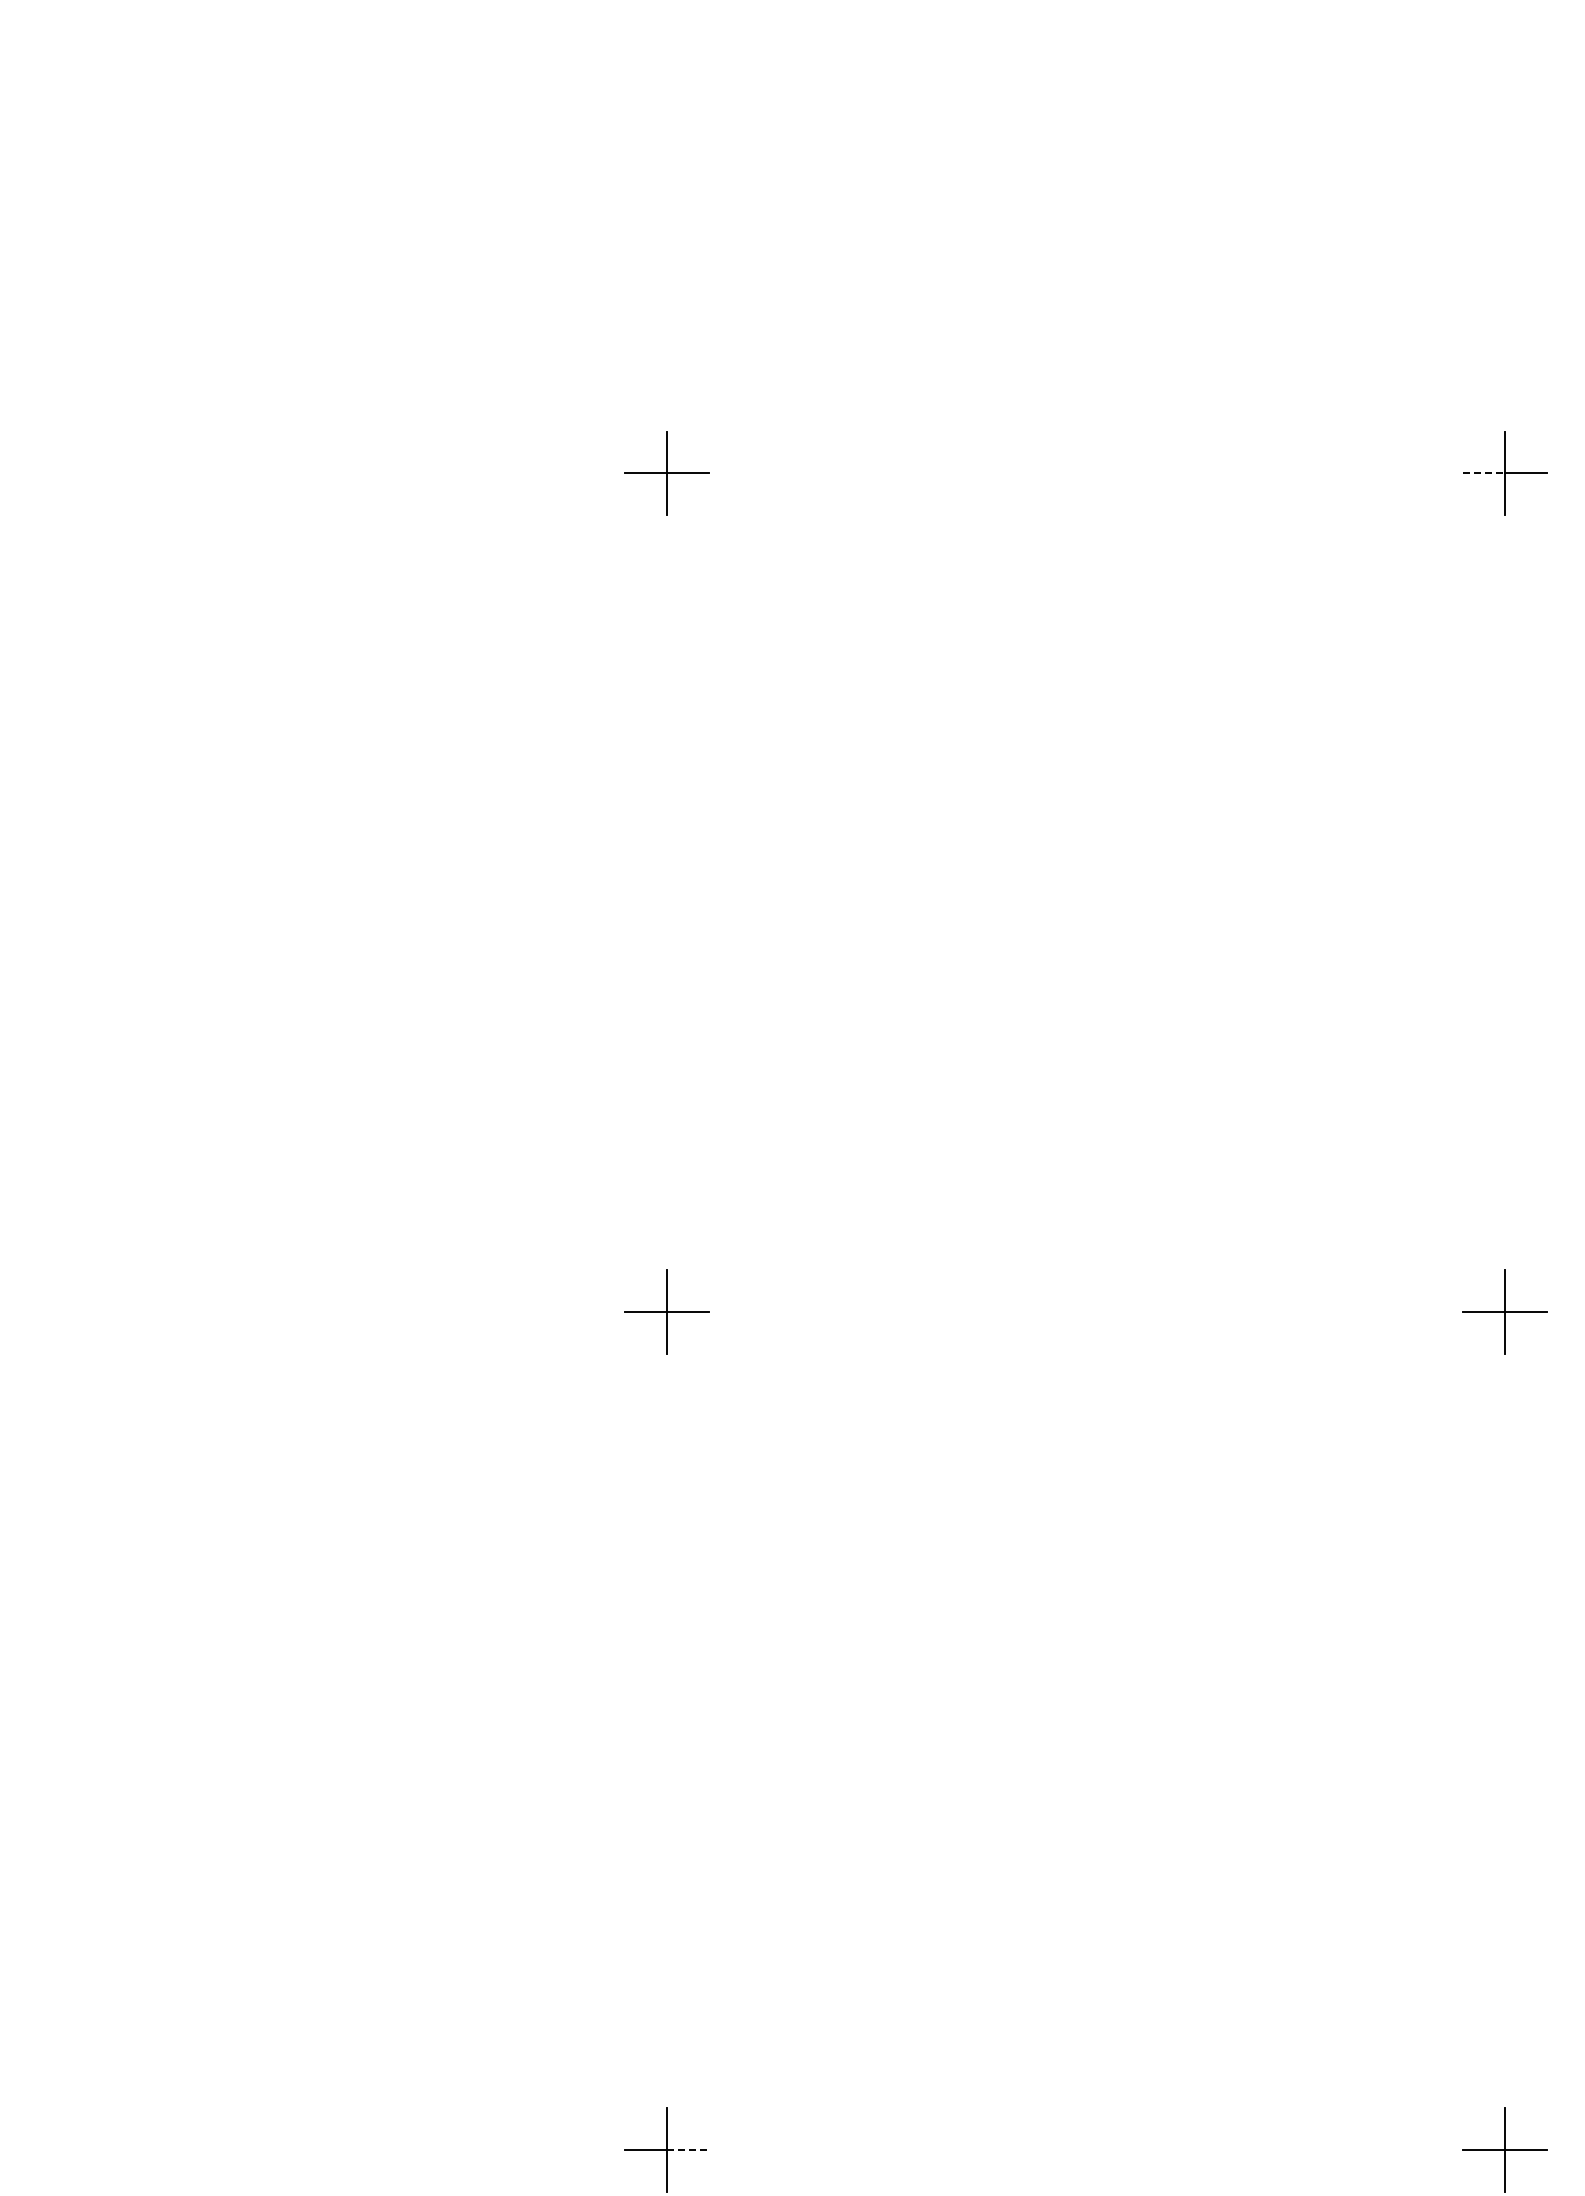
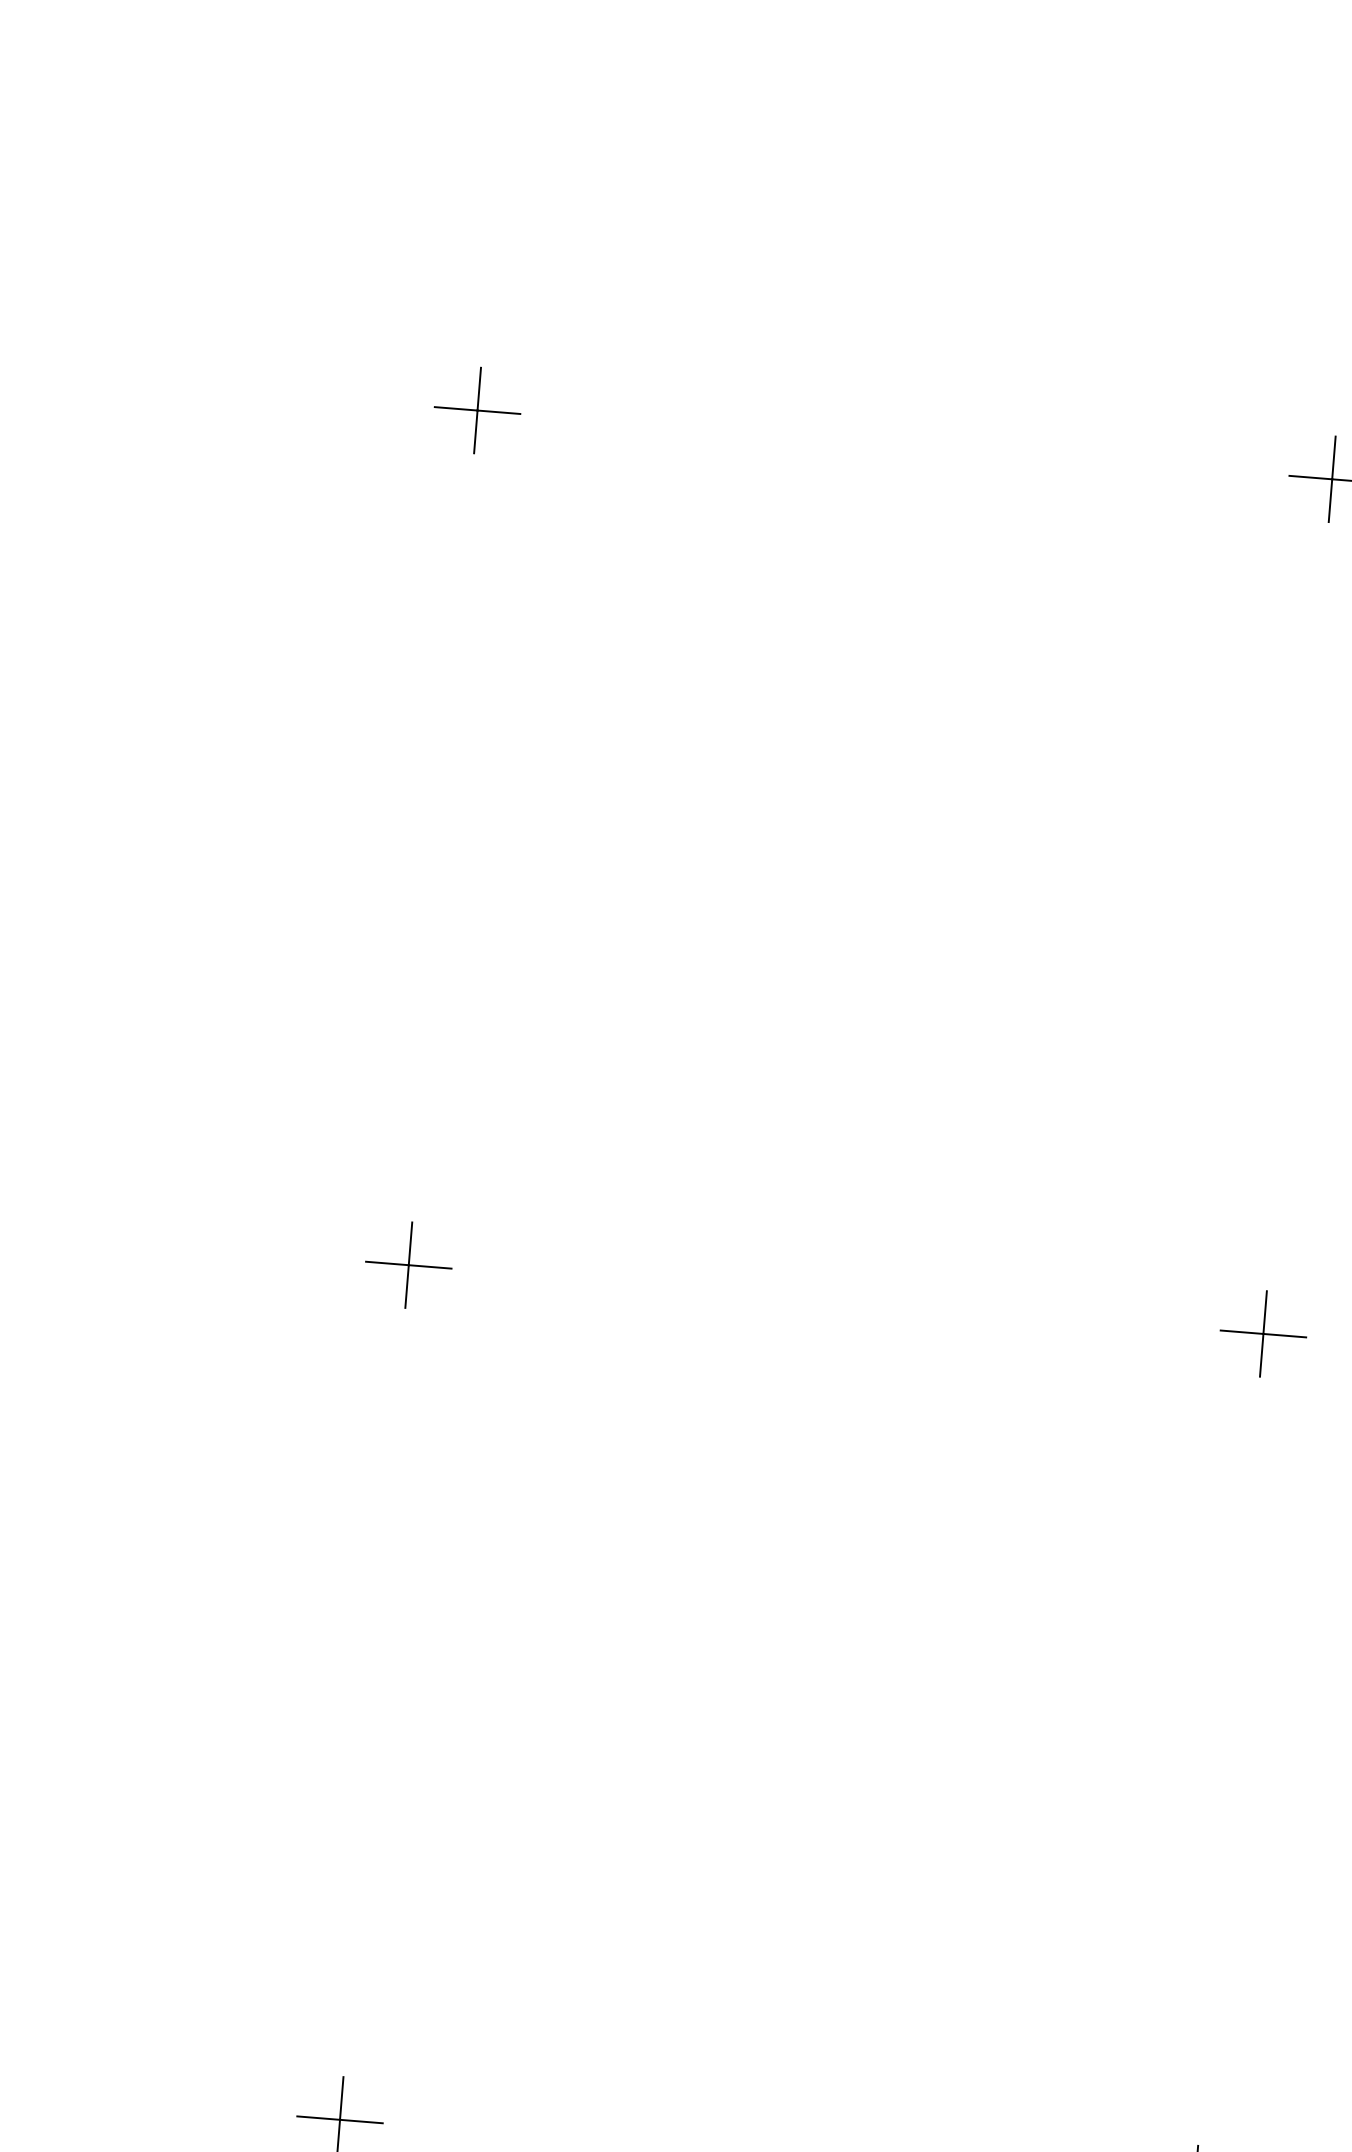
line: (1483, 473) -> (1310, 477), dashed -> solid
line: (687, 2149) -> (361, 2121), dashed -> solid

